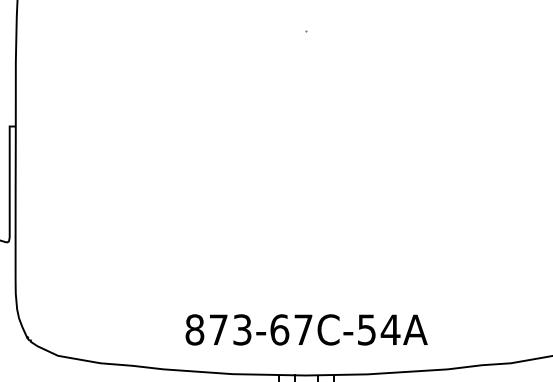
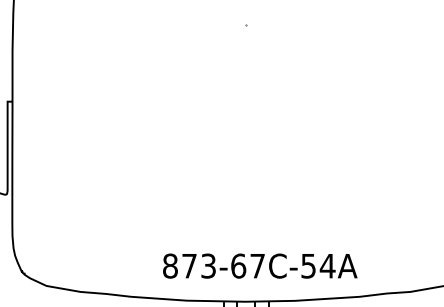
text: (306, 329) -> (260, 265), moved

